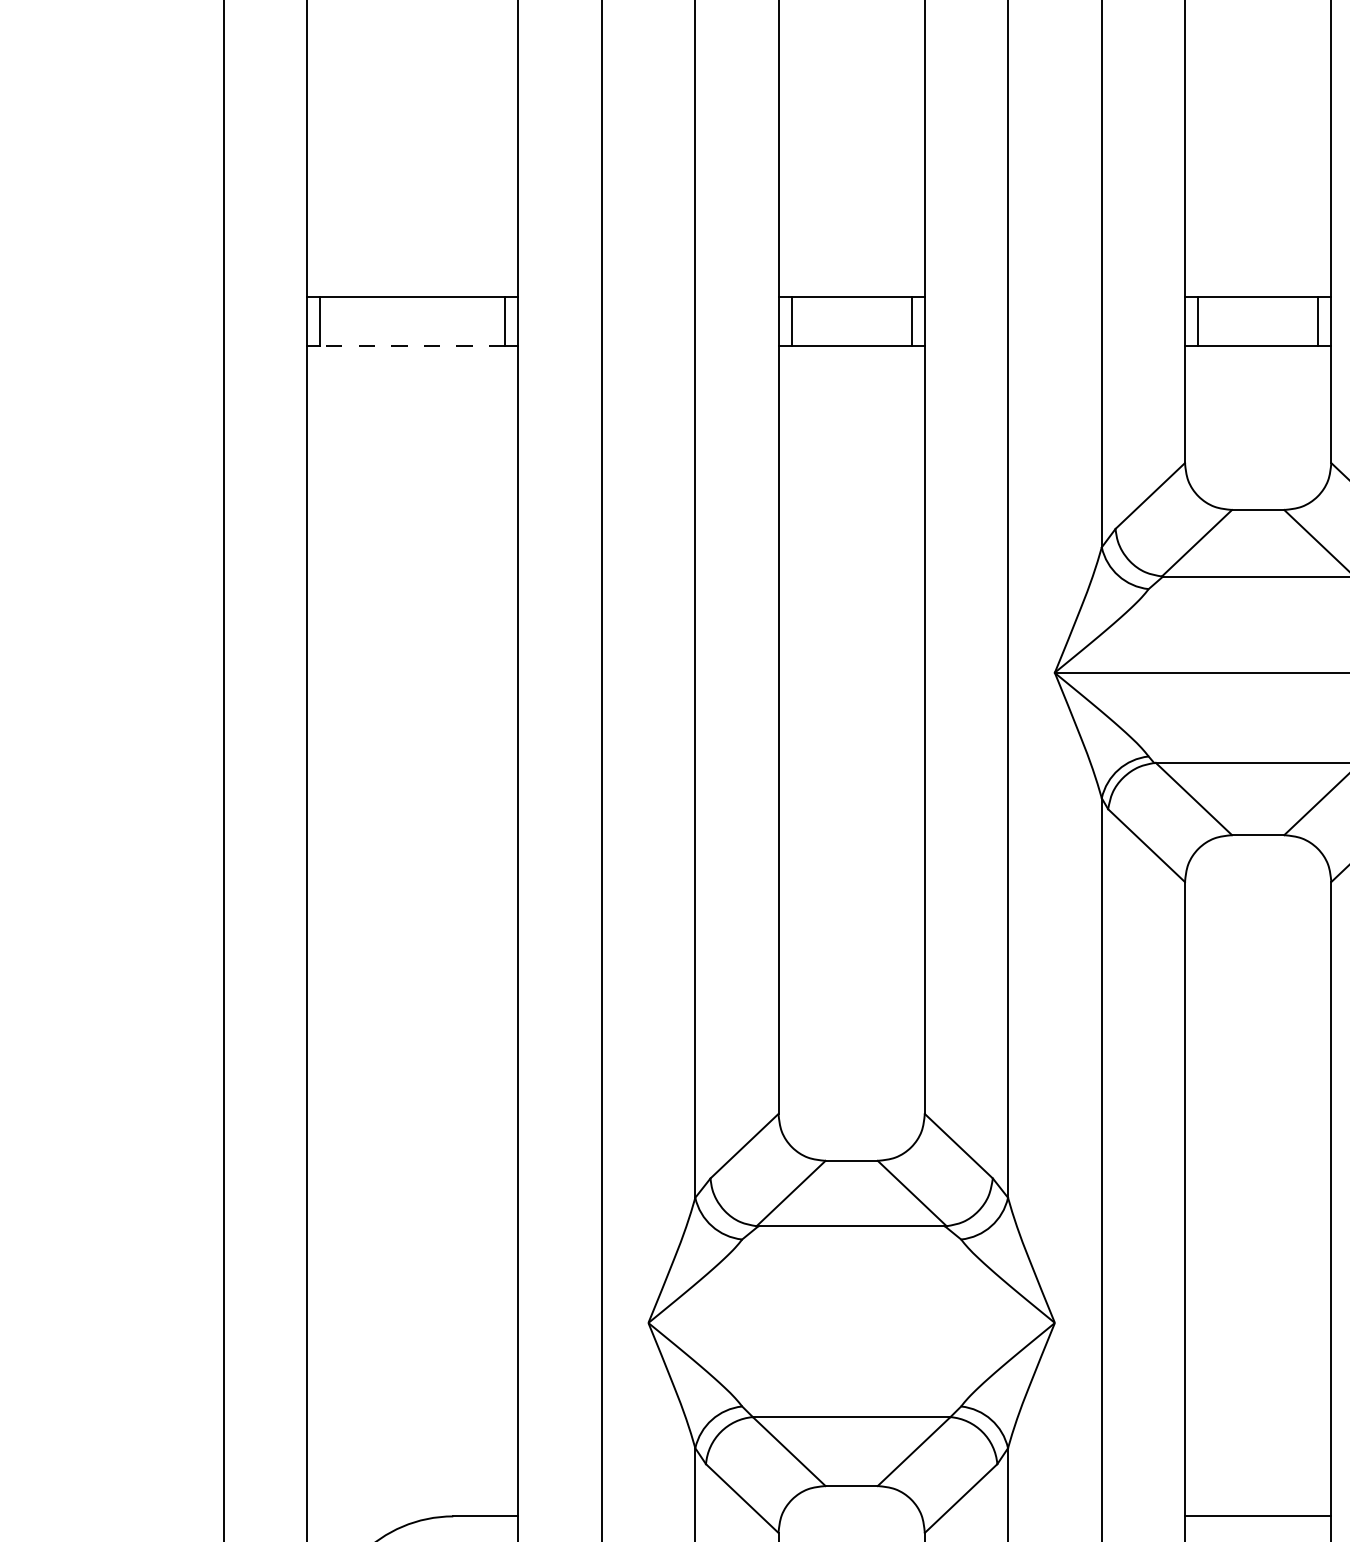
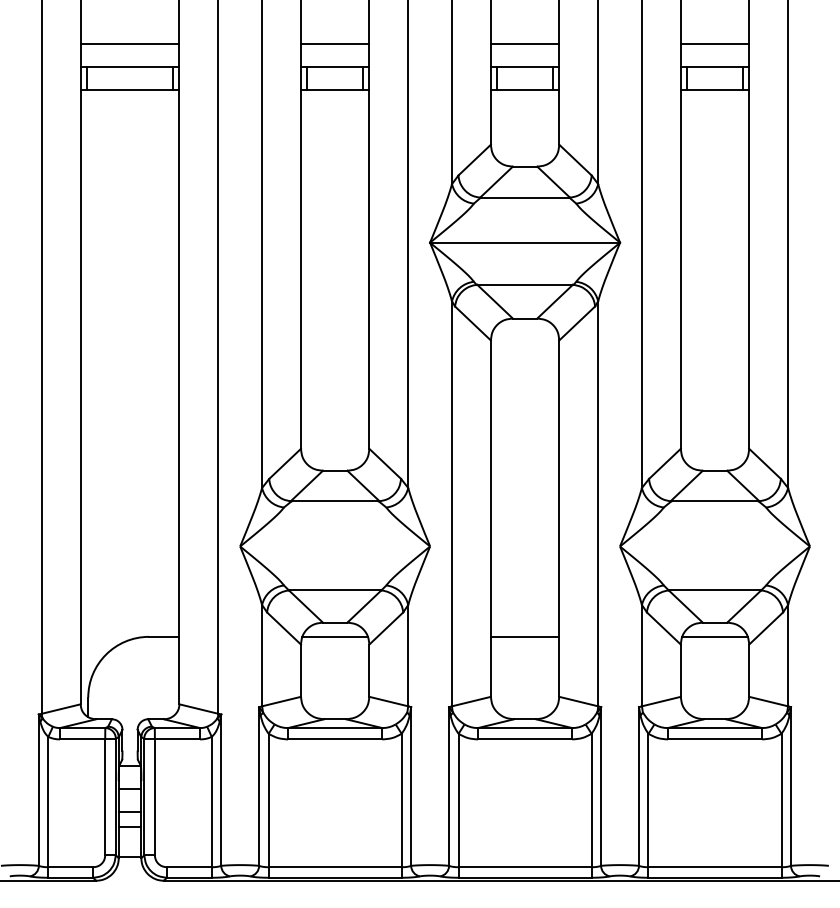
line: (411, 248) -> (129, 44), added
line: (850, 248) -> (334, 44), added
line: (1256, 248) -> (524, 44), added
line: (411, 344) -> (129, 89), dashed -> solid
line: (850, 1515) -> (334, 636), added

